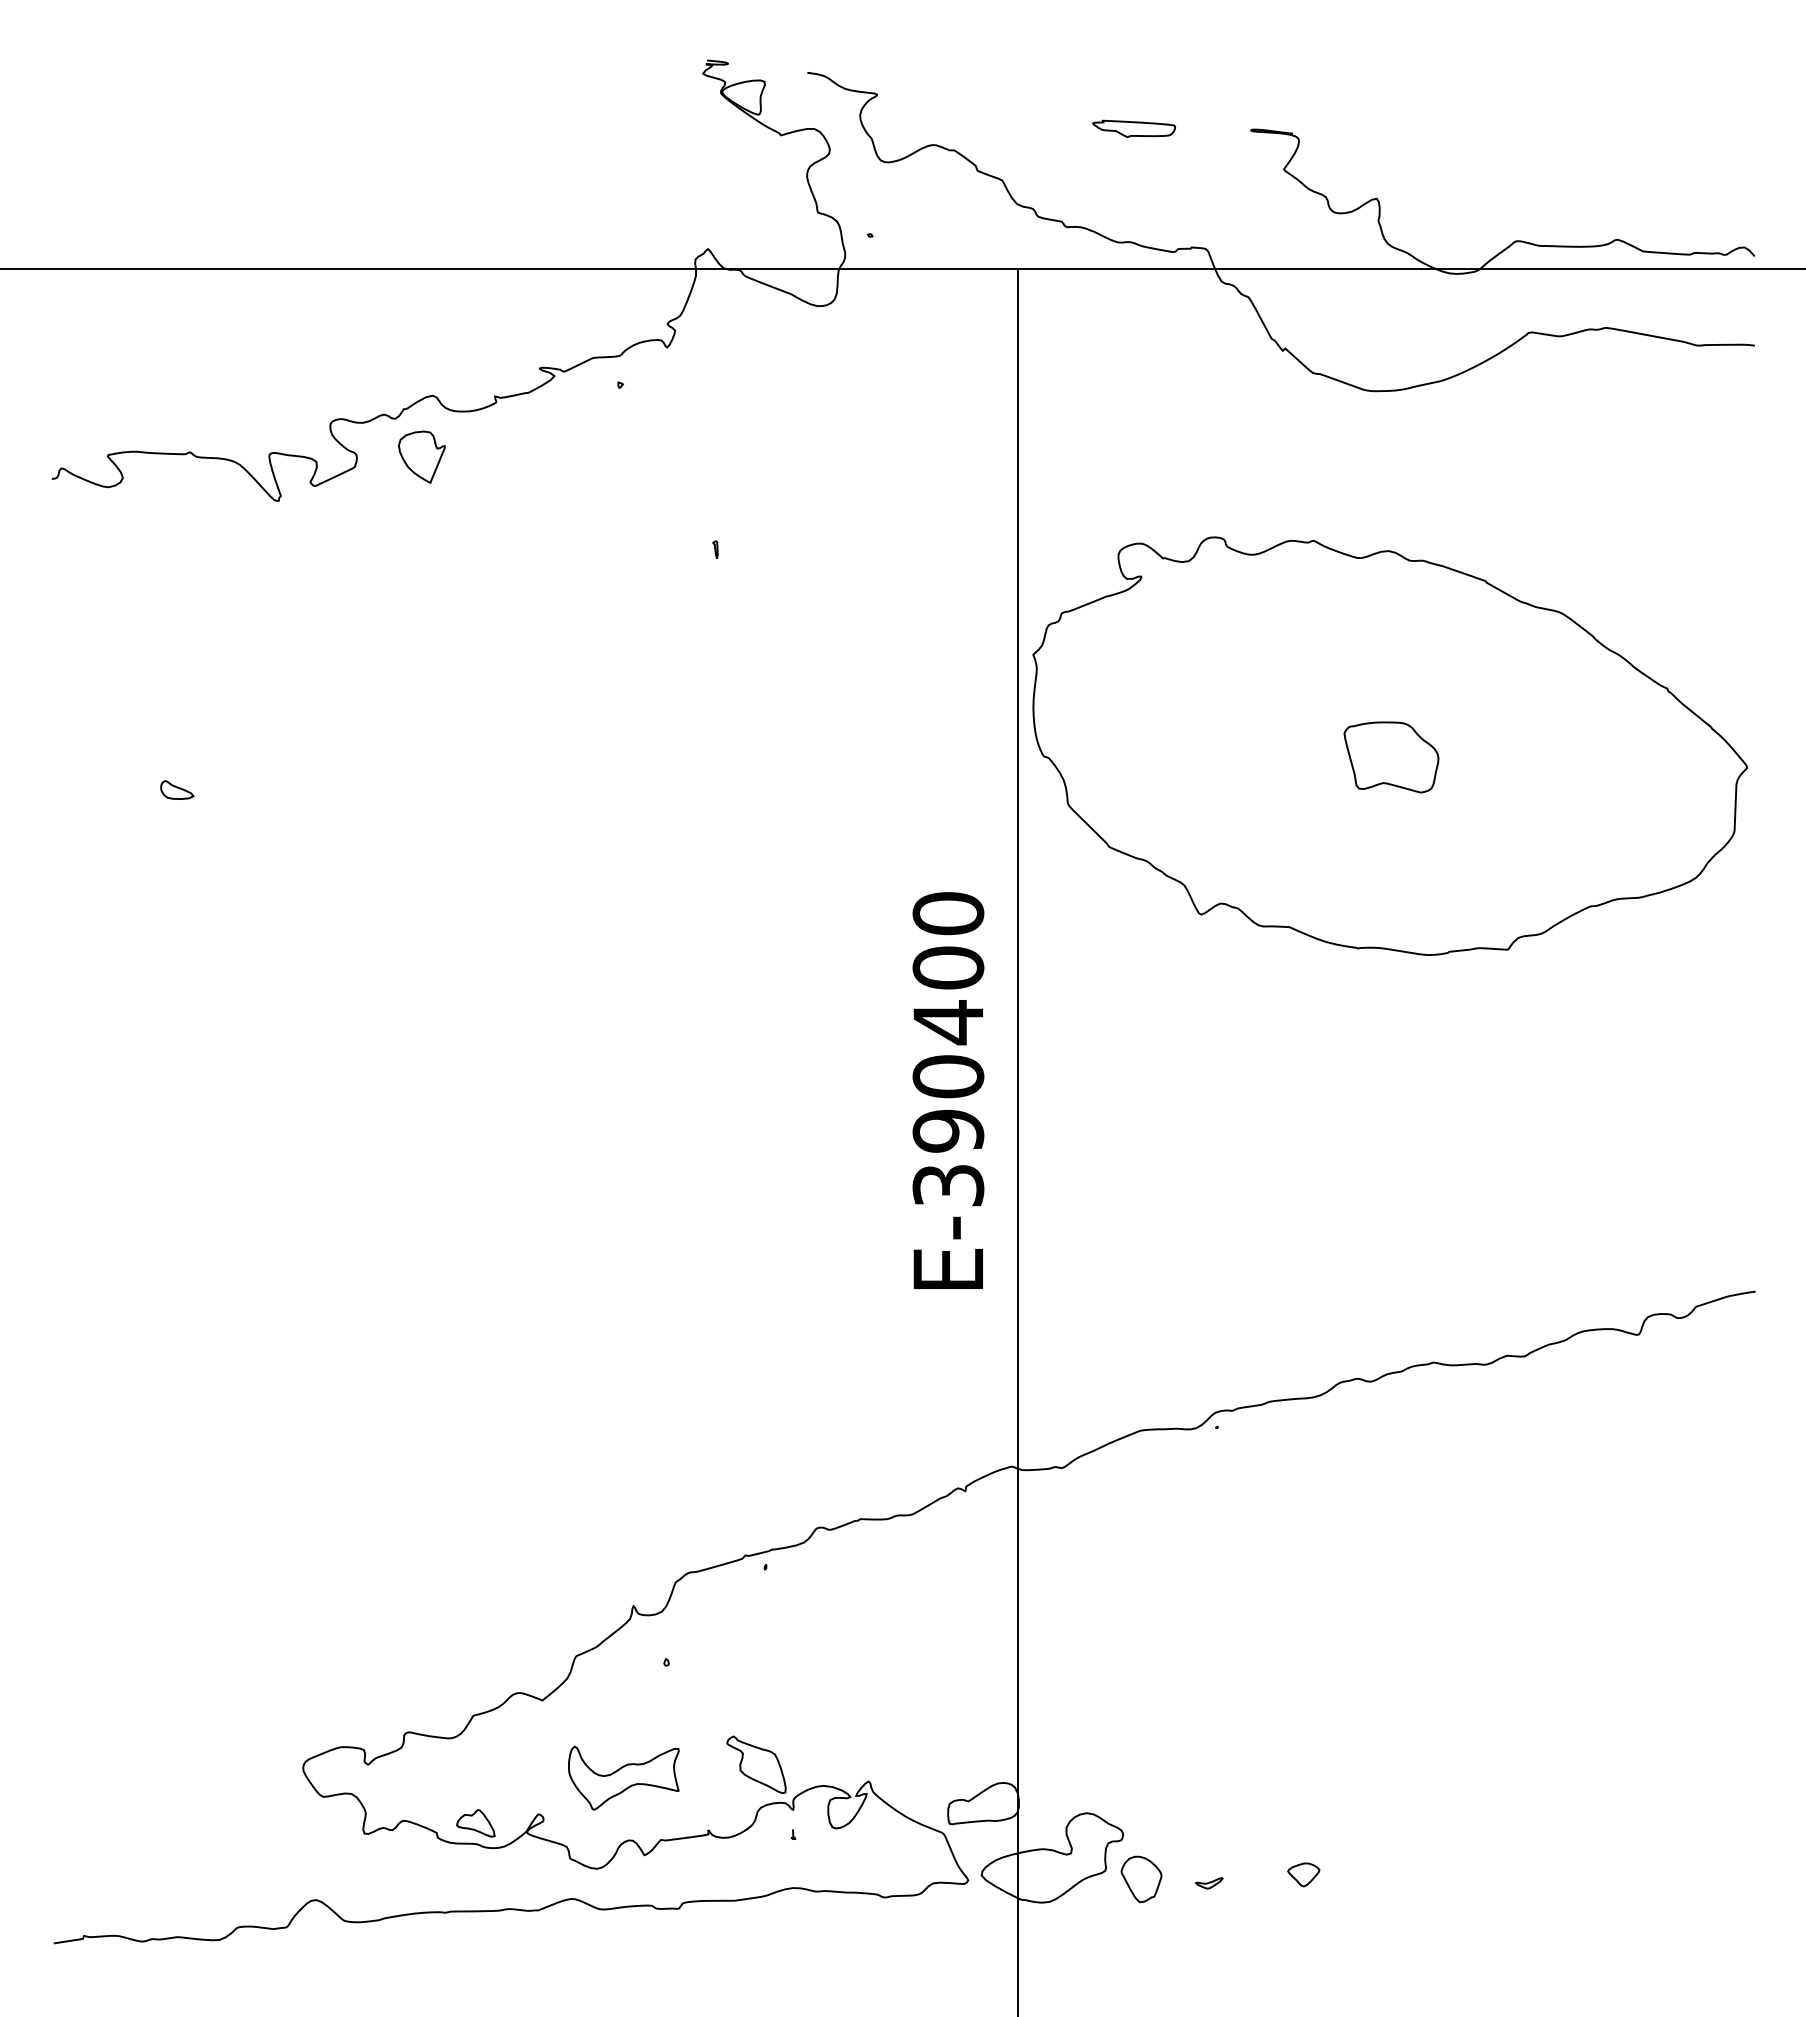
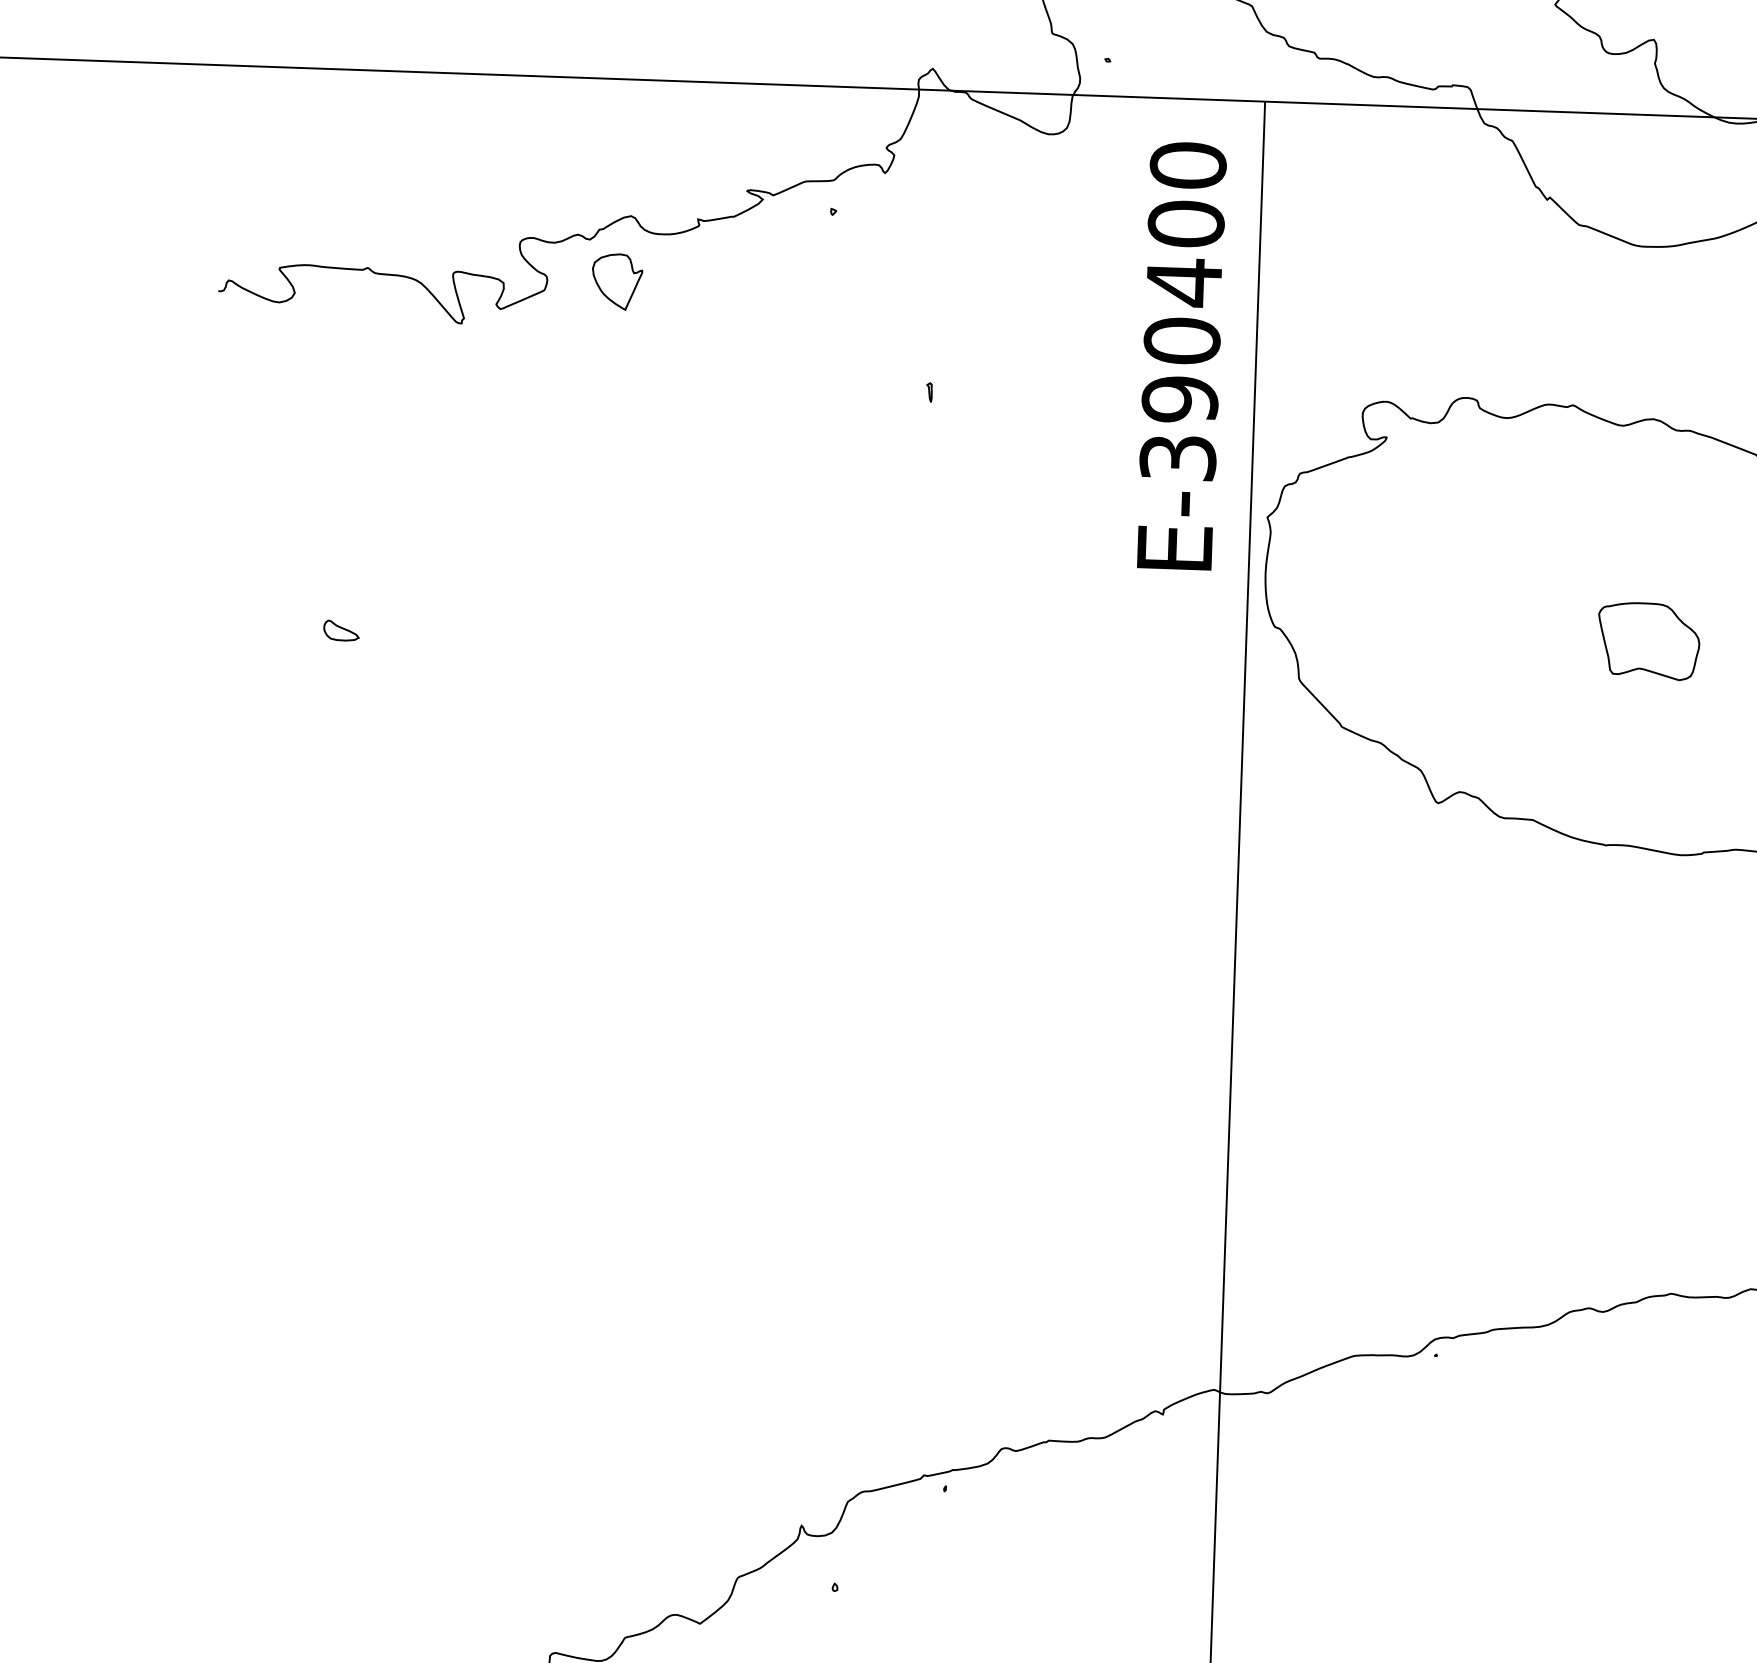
text: (948, 1090) -> (1181, 355), moved

